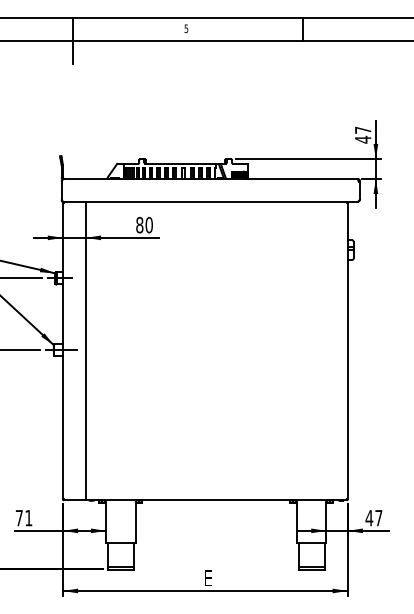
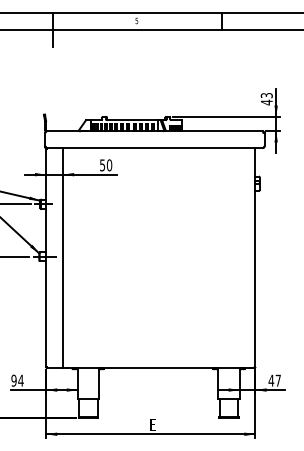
text: (362, 129) -> (266, 95), 47 -> 43
text: (139, 224) -> (102, 164), 80 -> 50
text: (23, 518) -> (17, 380), 71 -> 94

